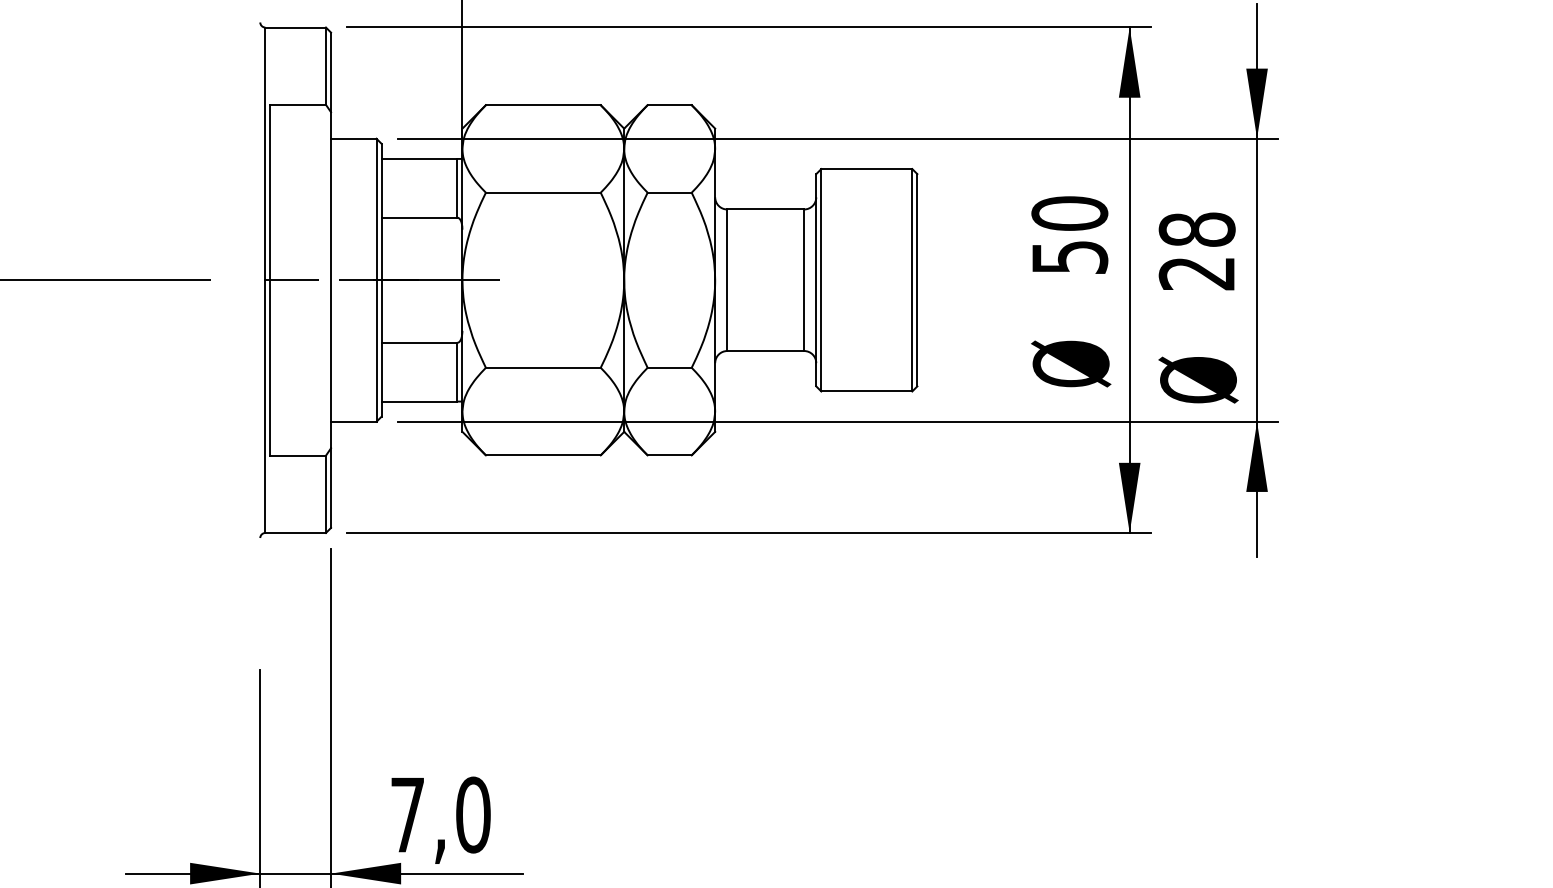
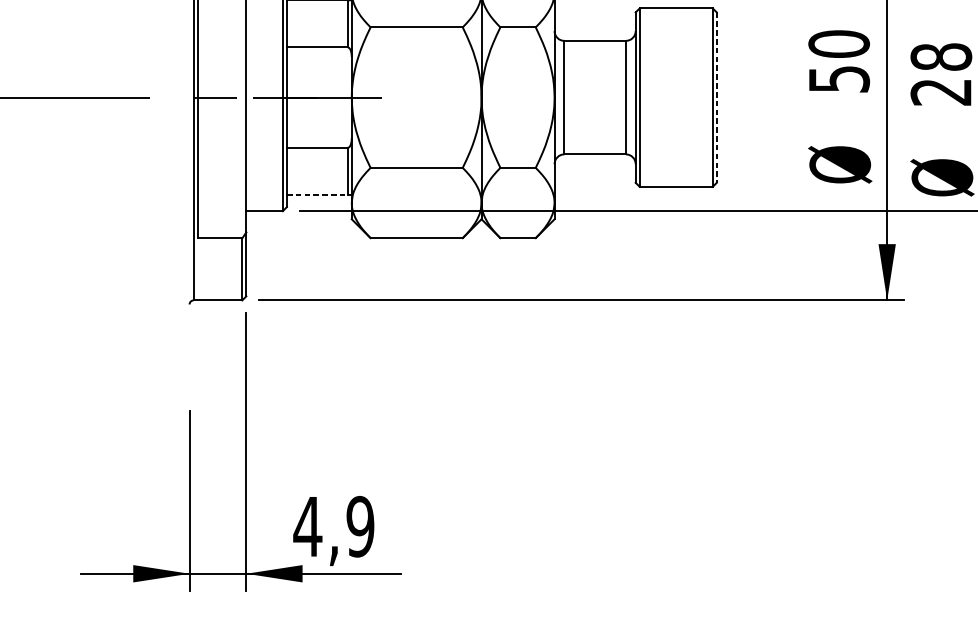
line: (917, 280) -> (716, 97), solid -> dashed
line: (419, 401) -> (317, 194), solid -> dashed
text: (439, 814) -> (333, 526), 7,0 -> 4,9

